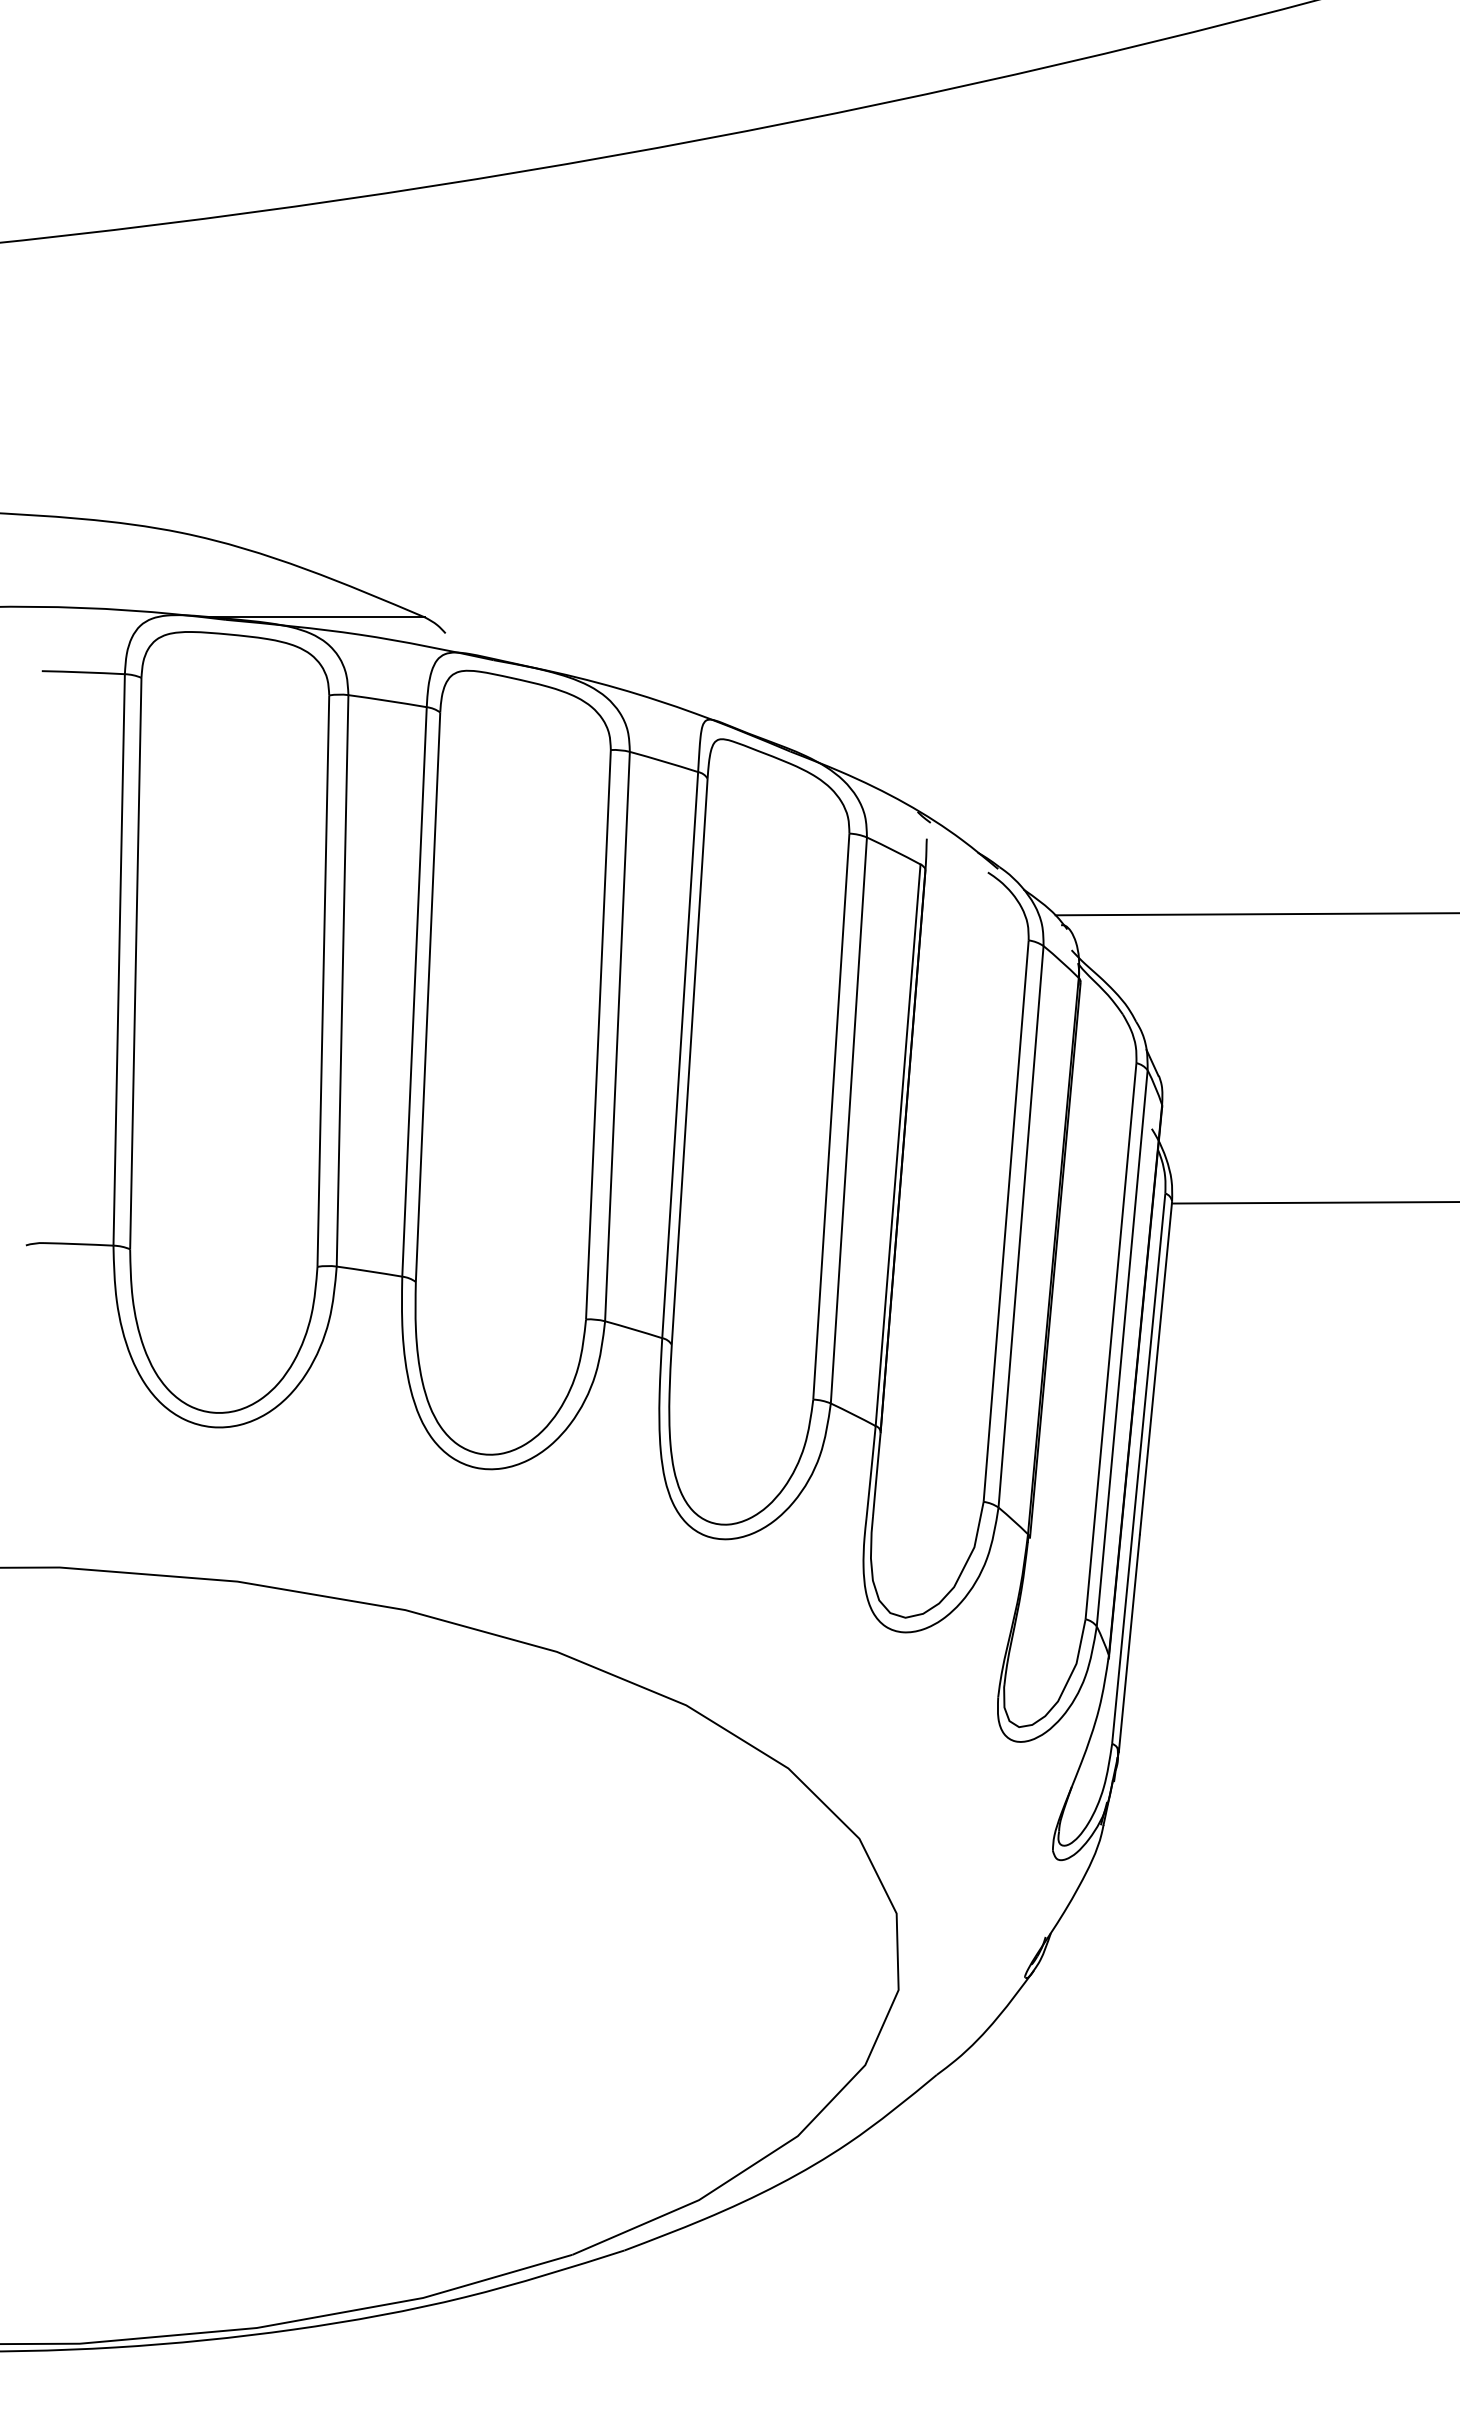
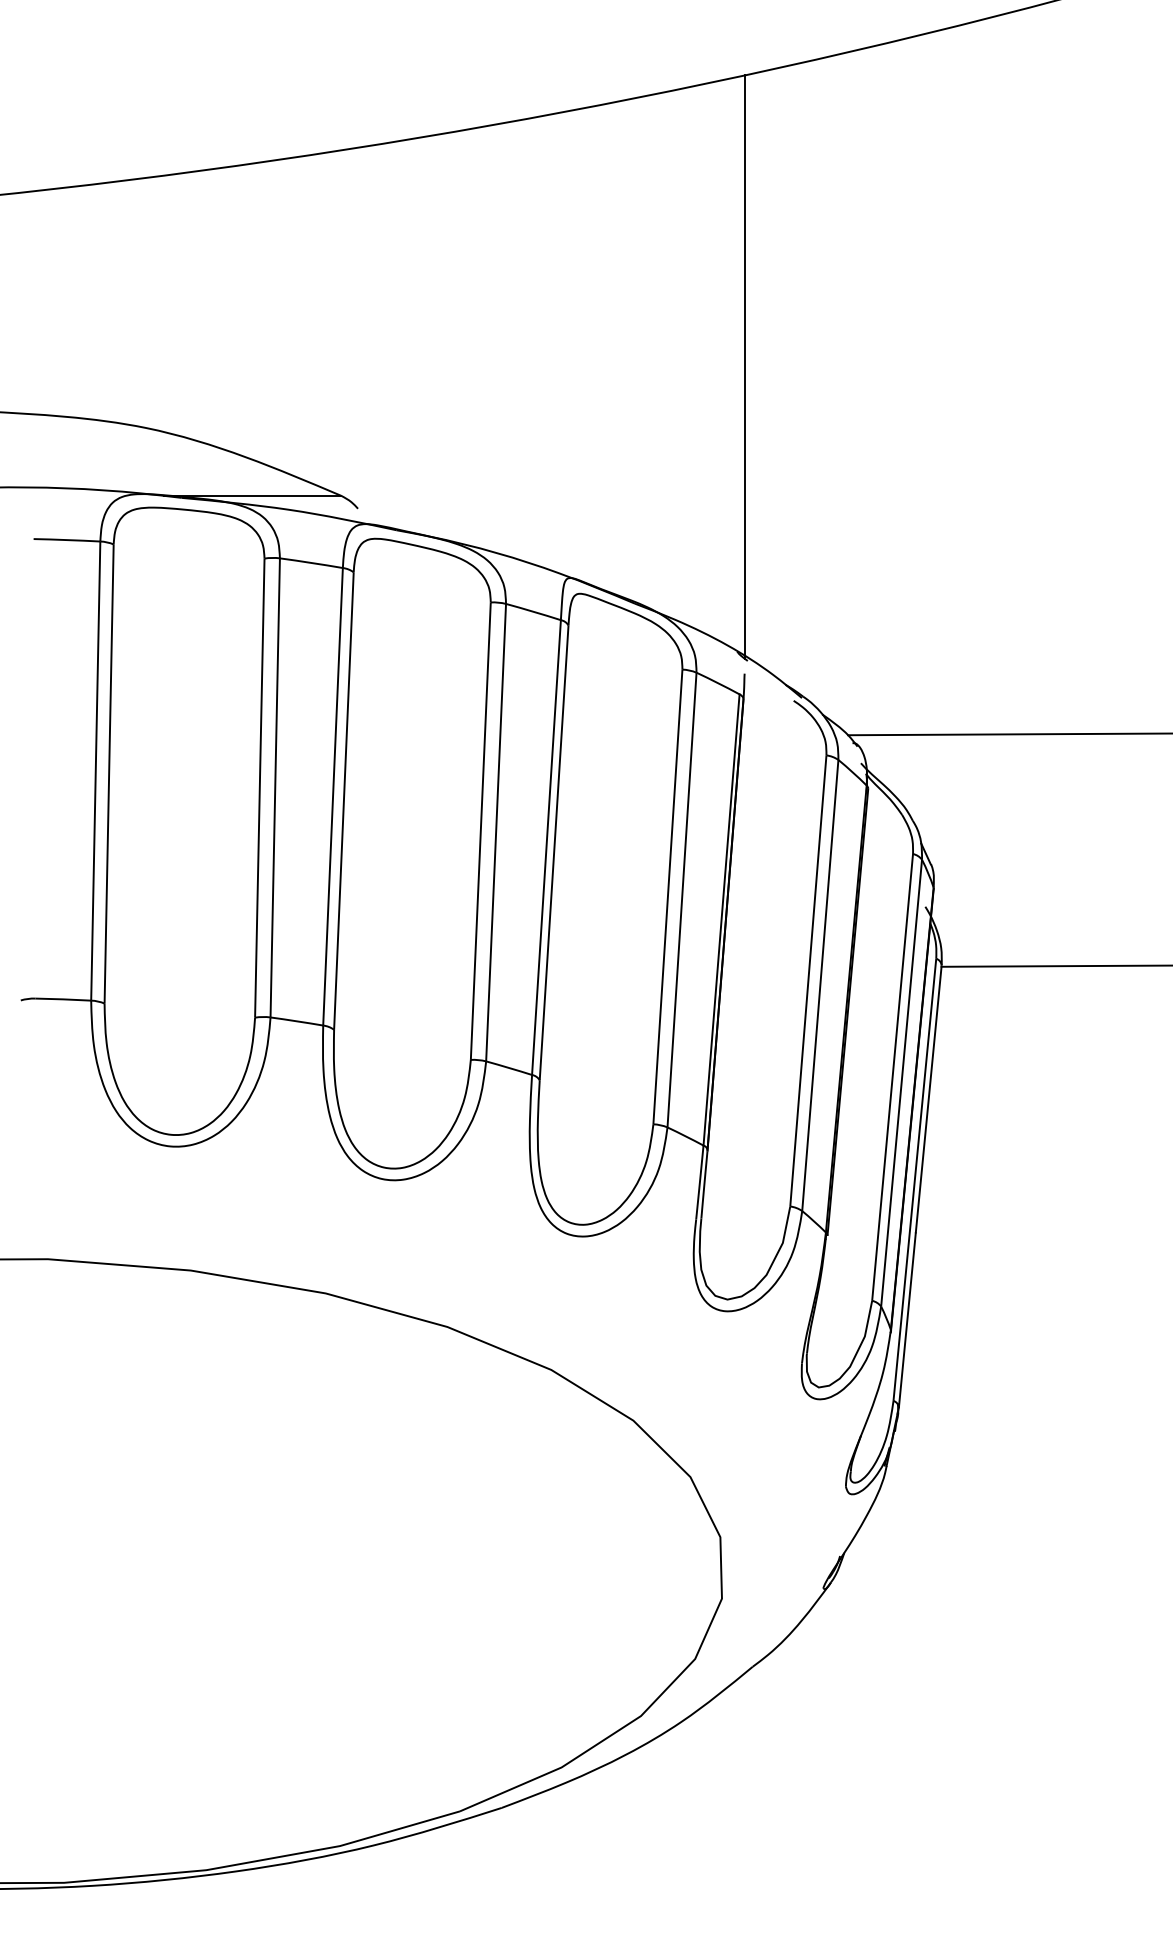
line: (927, 456) -> (745, 366), added

